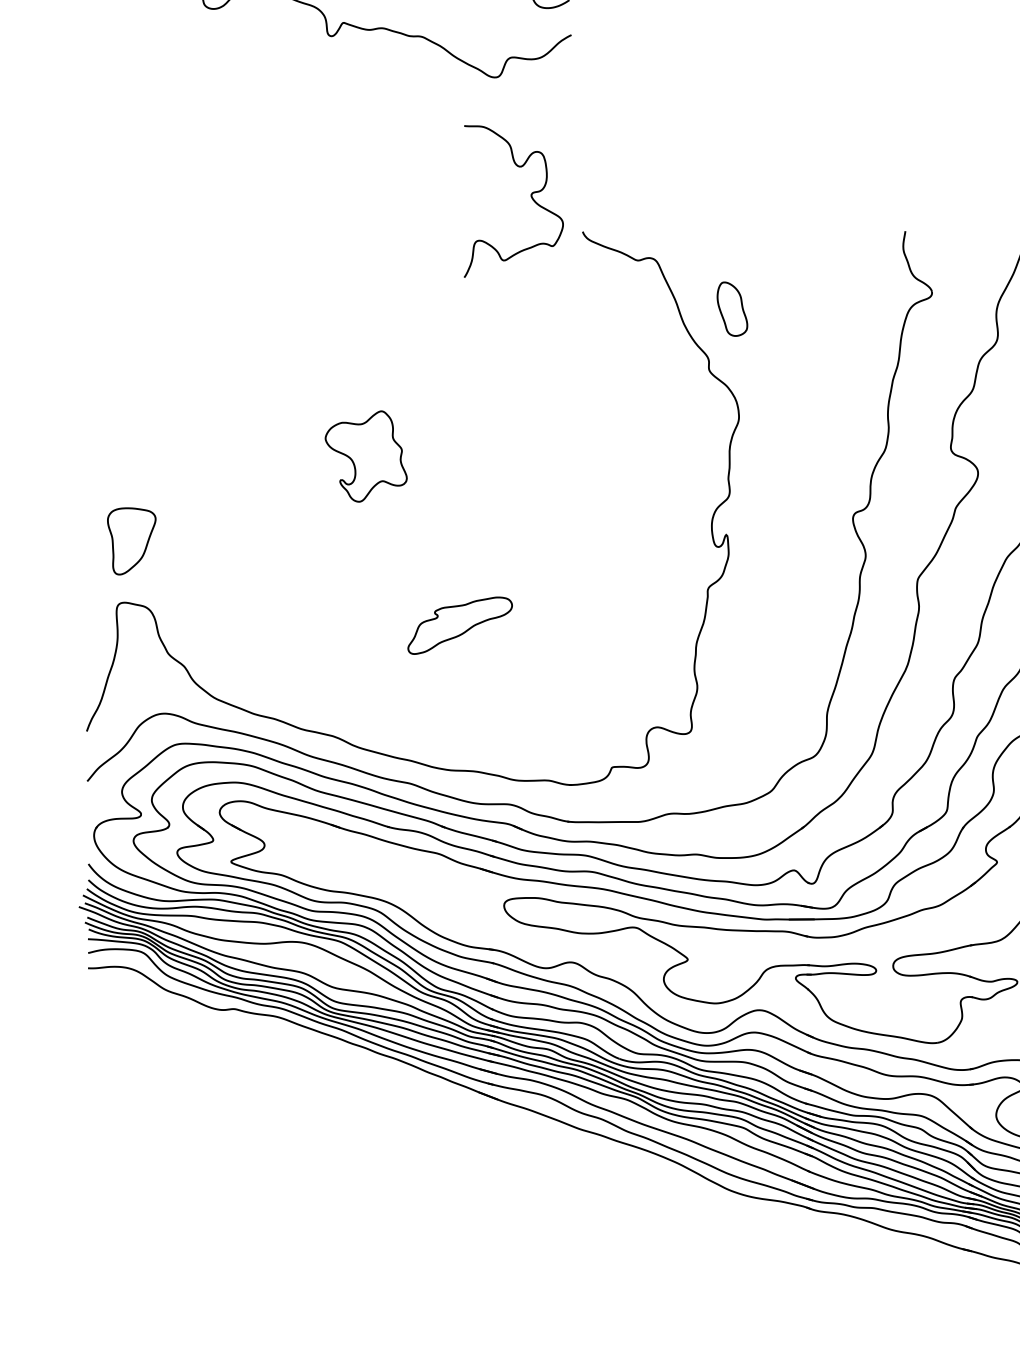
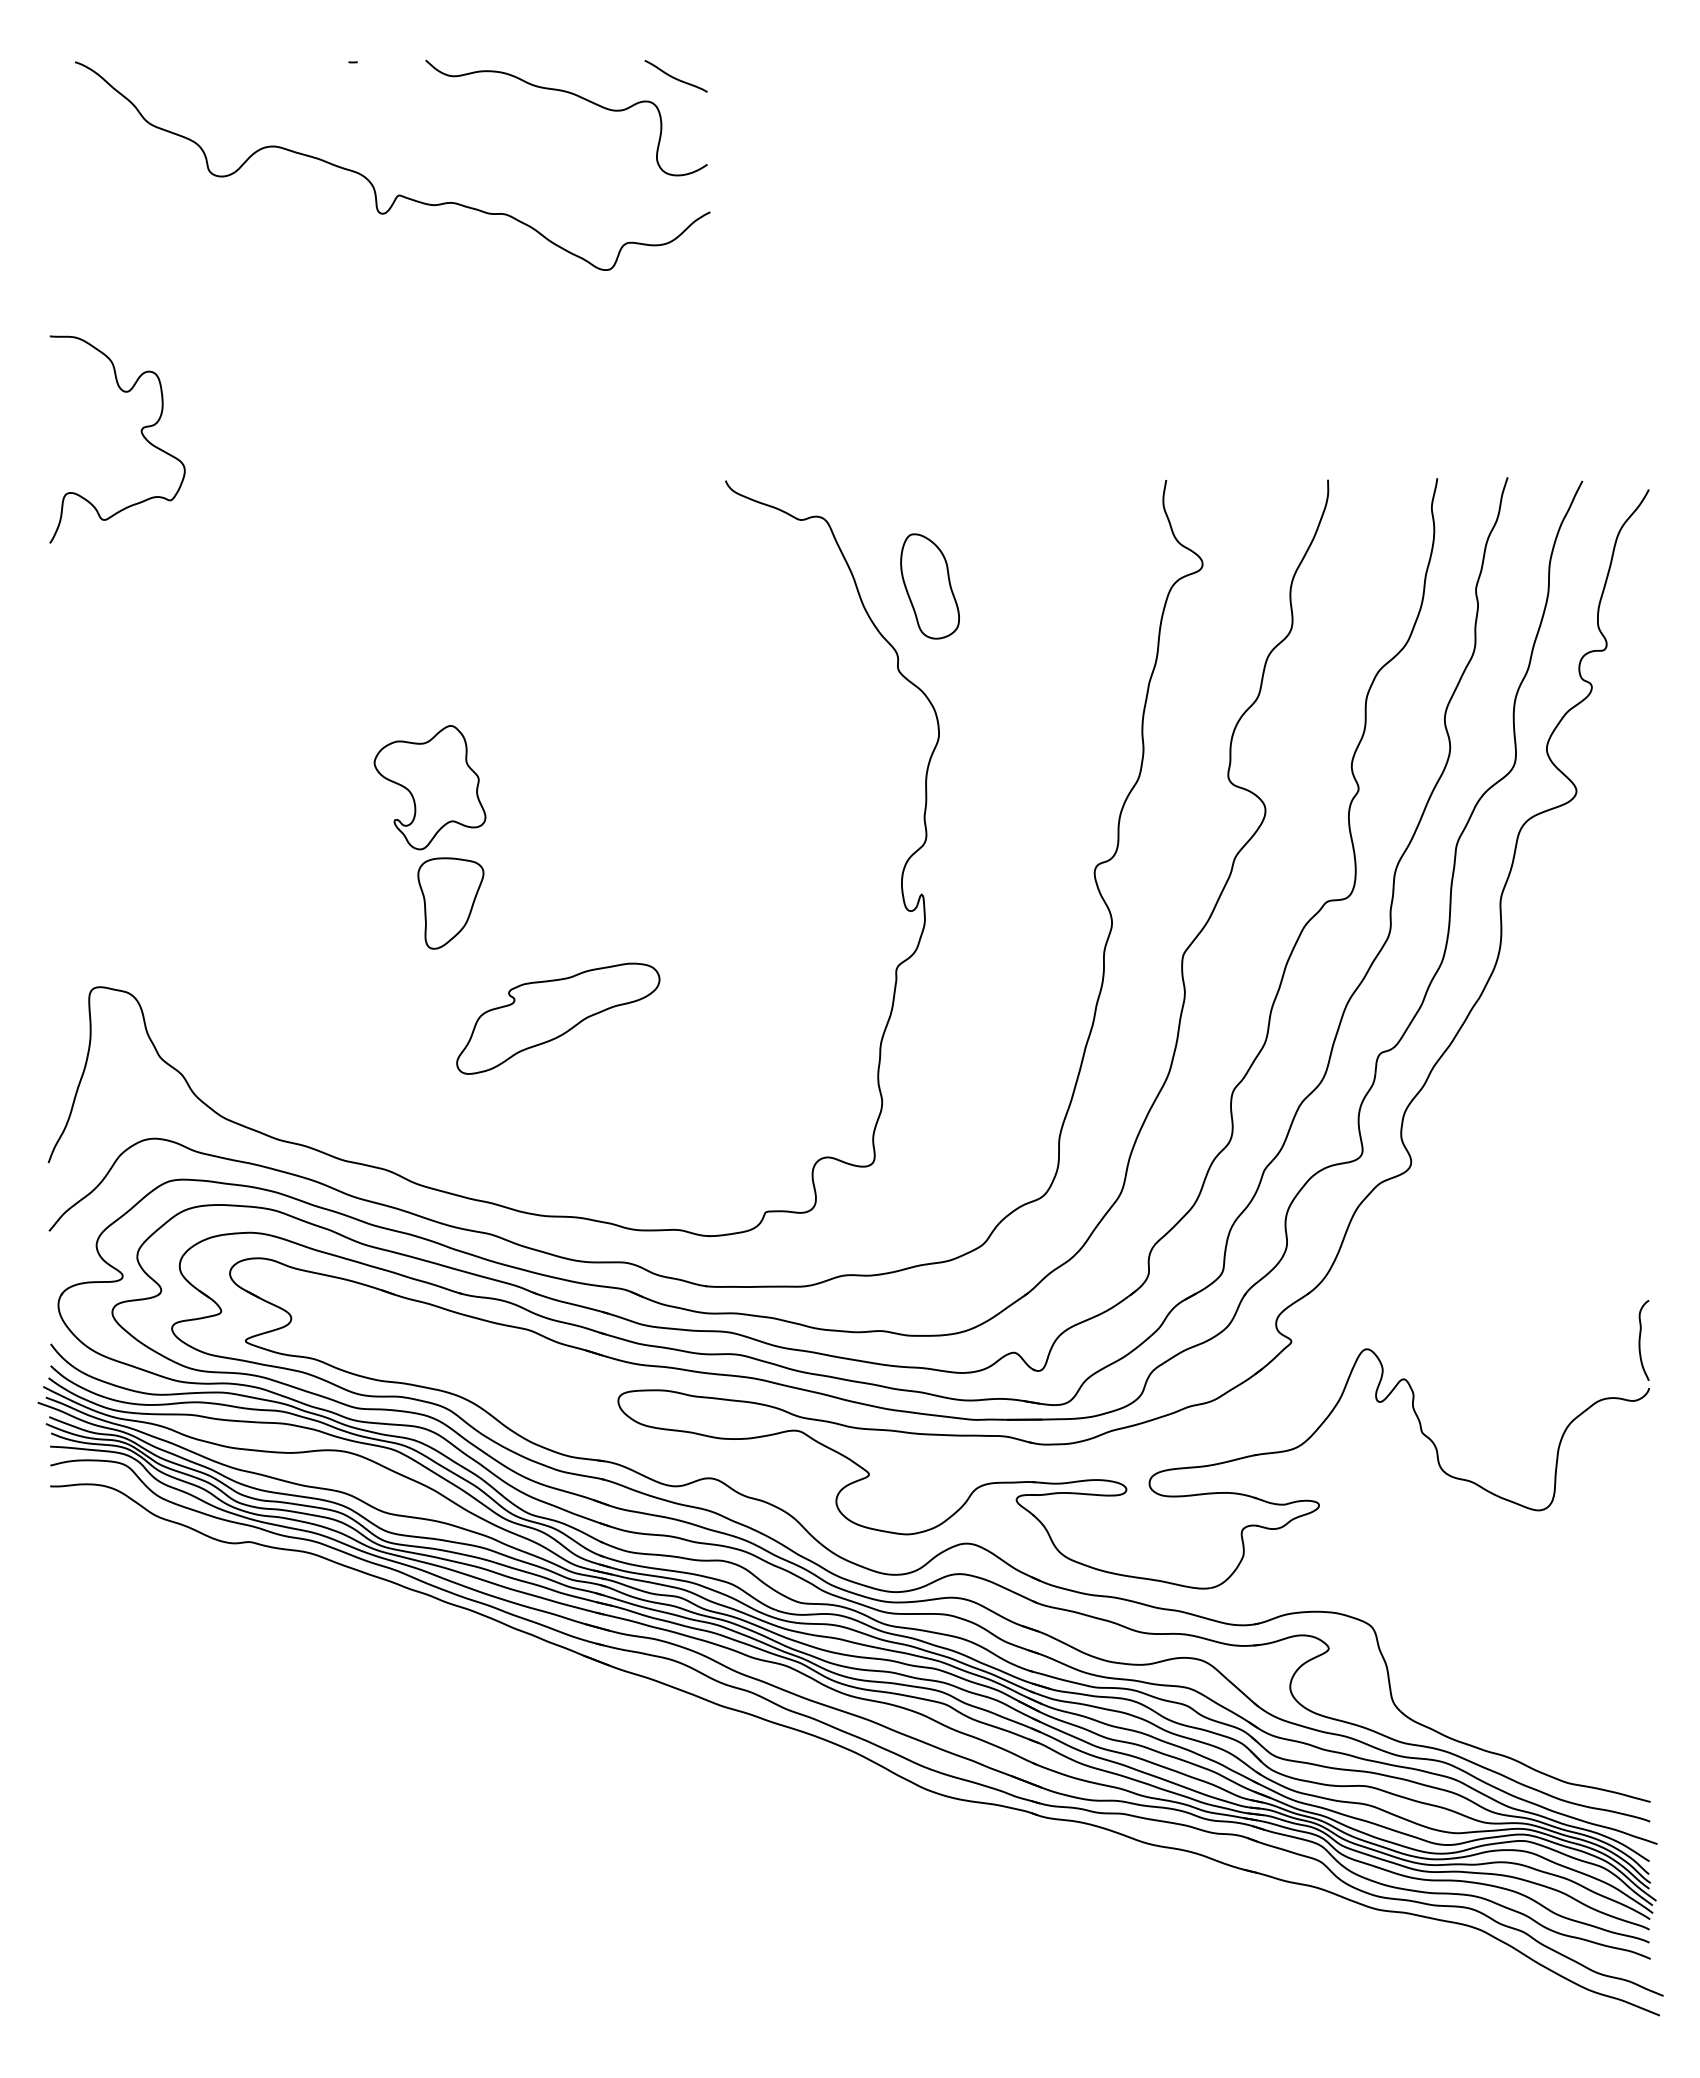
curve: (530, 196) -> (140, 432), moved
part: (732, 309) -> (929, 586), size x1.43
part: (131, 541) -> (450, 903), moved
part: (460, 625) -> (558, 1018), size x1.43

